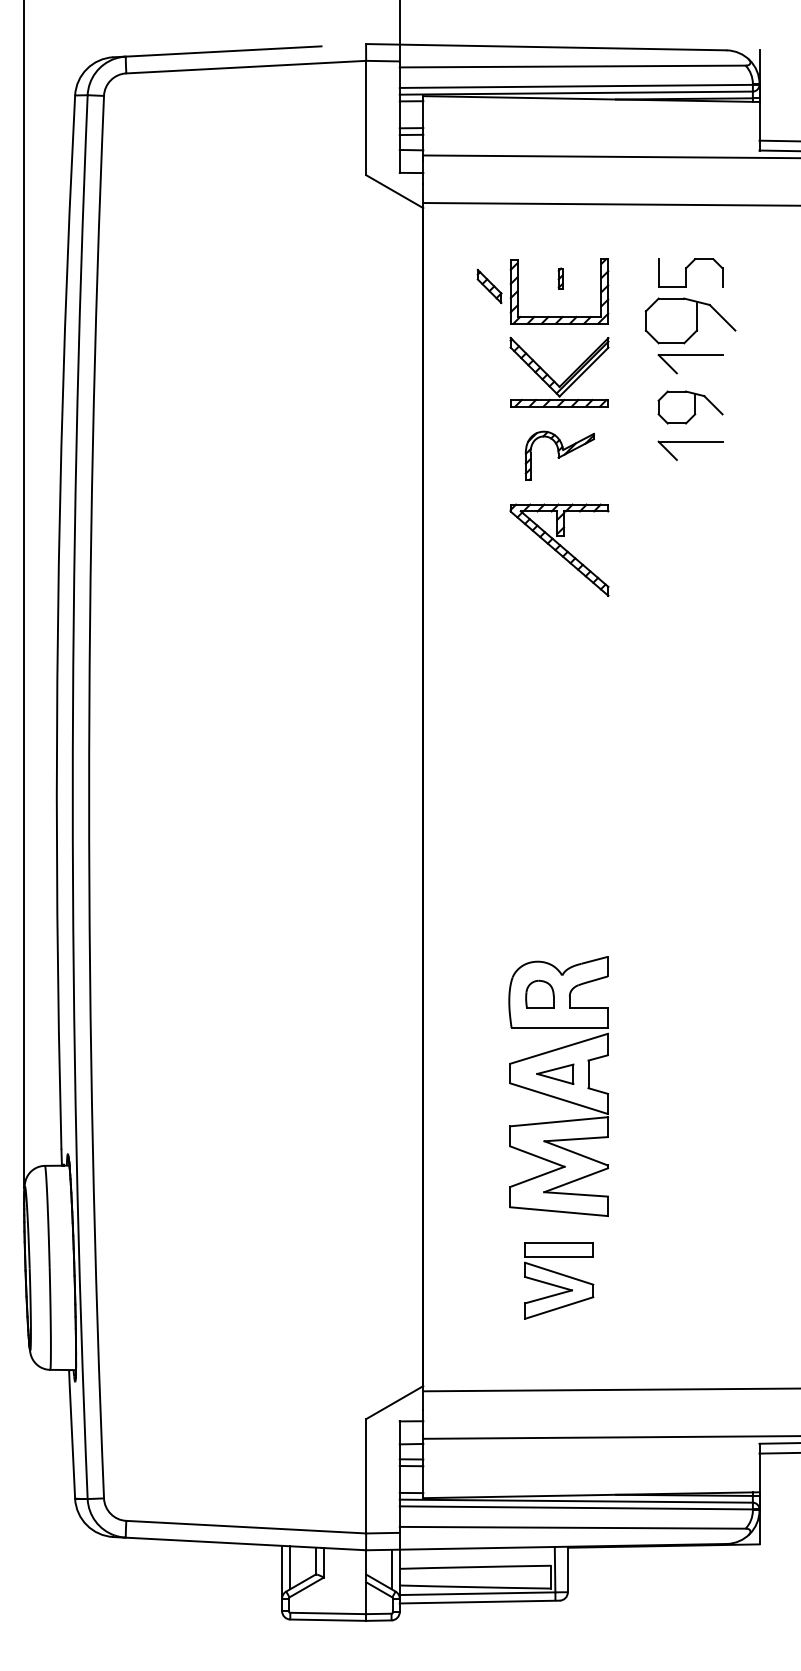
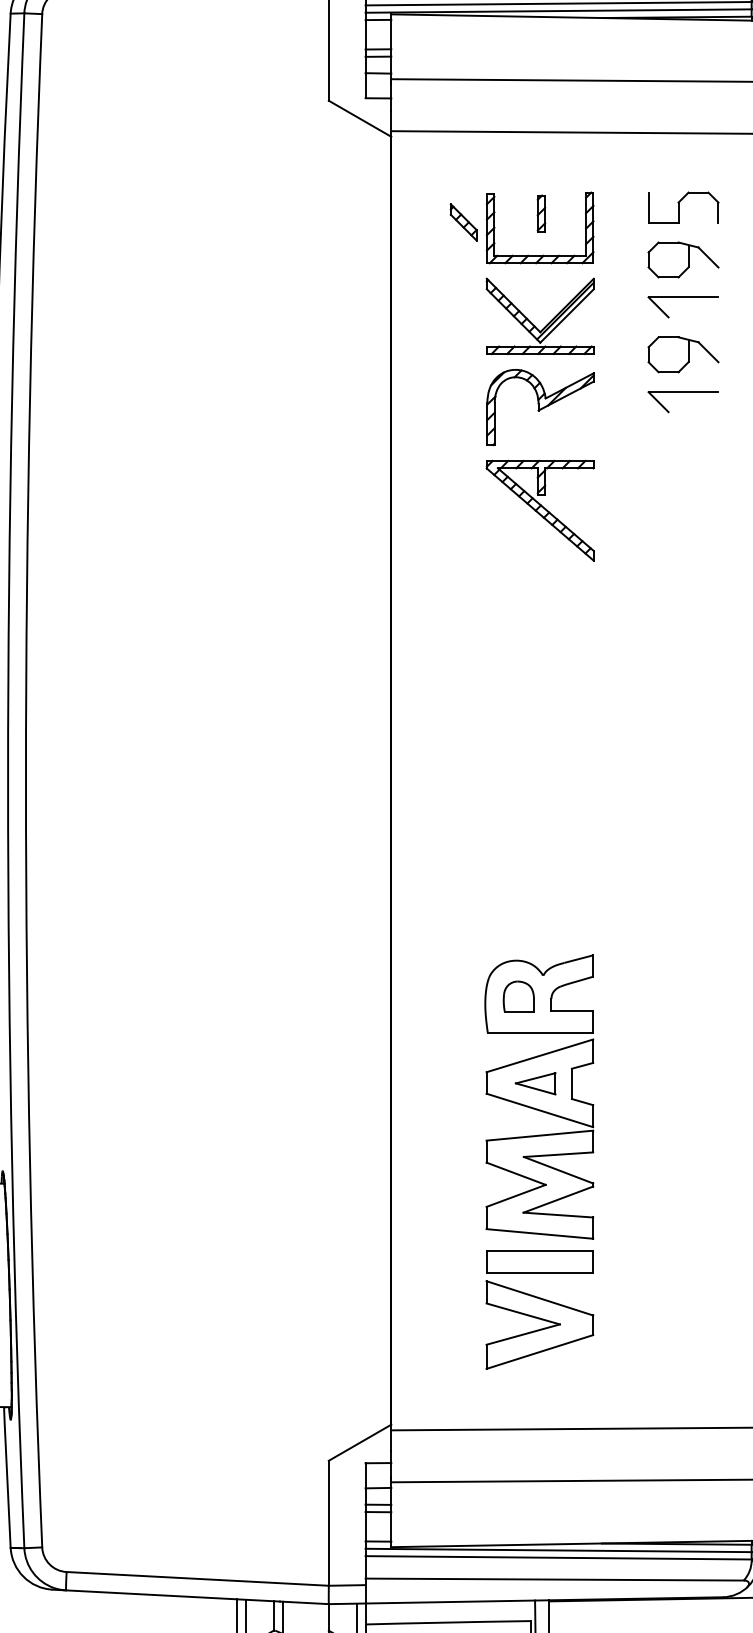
part: (560, 278) -> (541, 213), size x1.67
part: (690, 320) -> (683, 259), size x0.71
part: (559, 455) -> (540, 407), size x1.43
part: (558, 1280) -> (539, 1309), size x1.43

